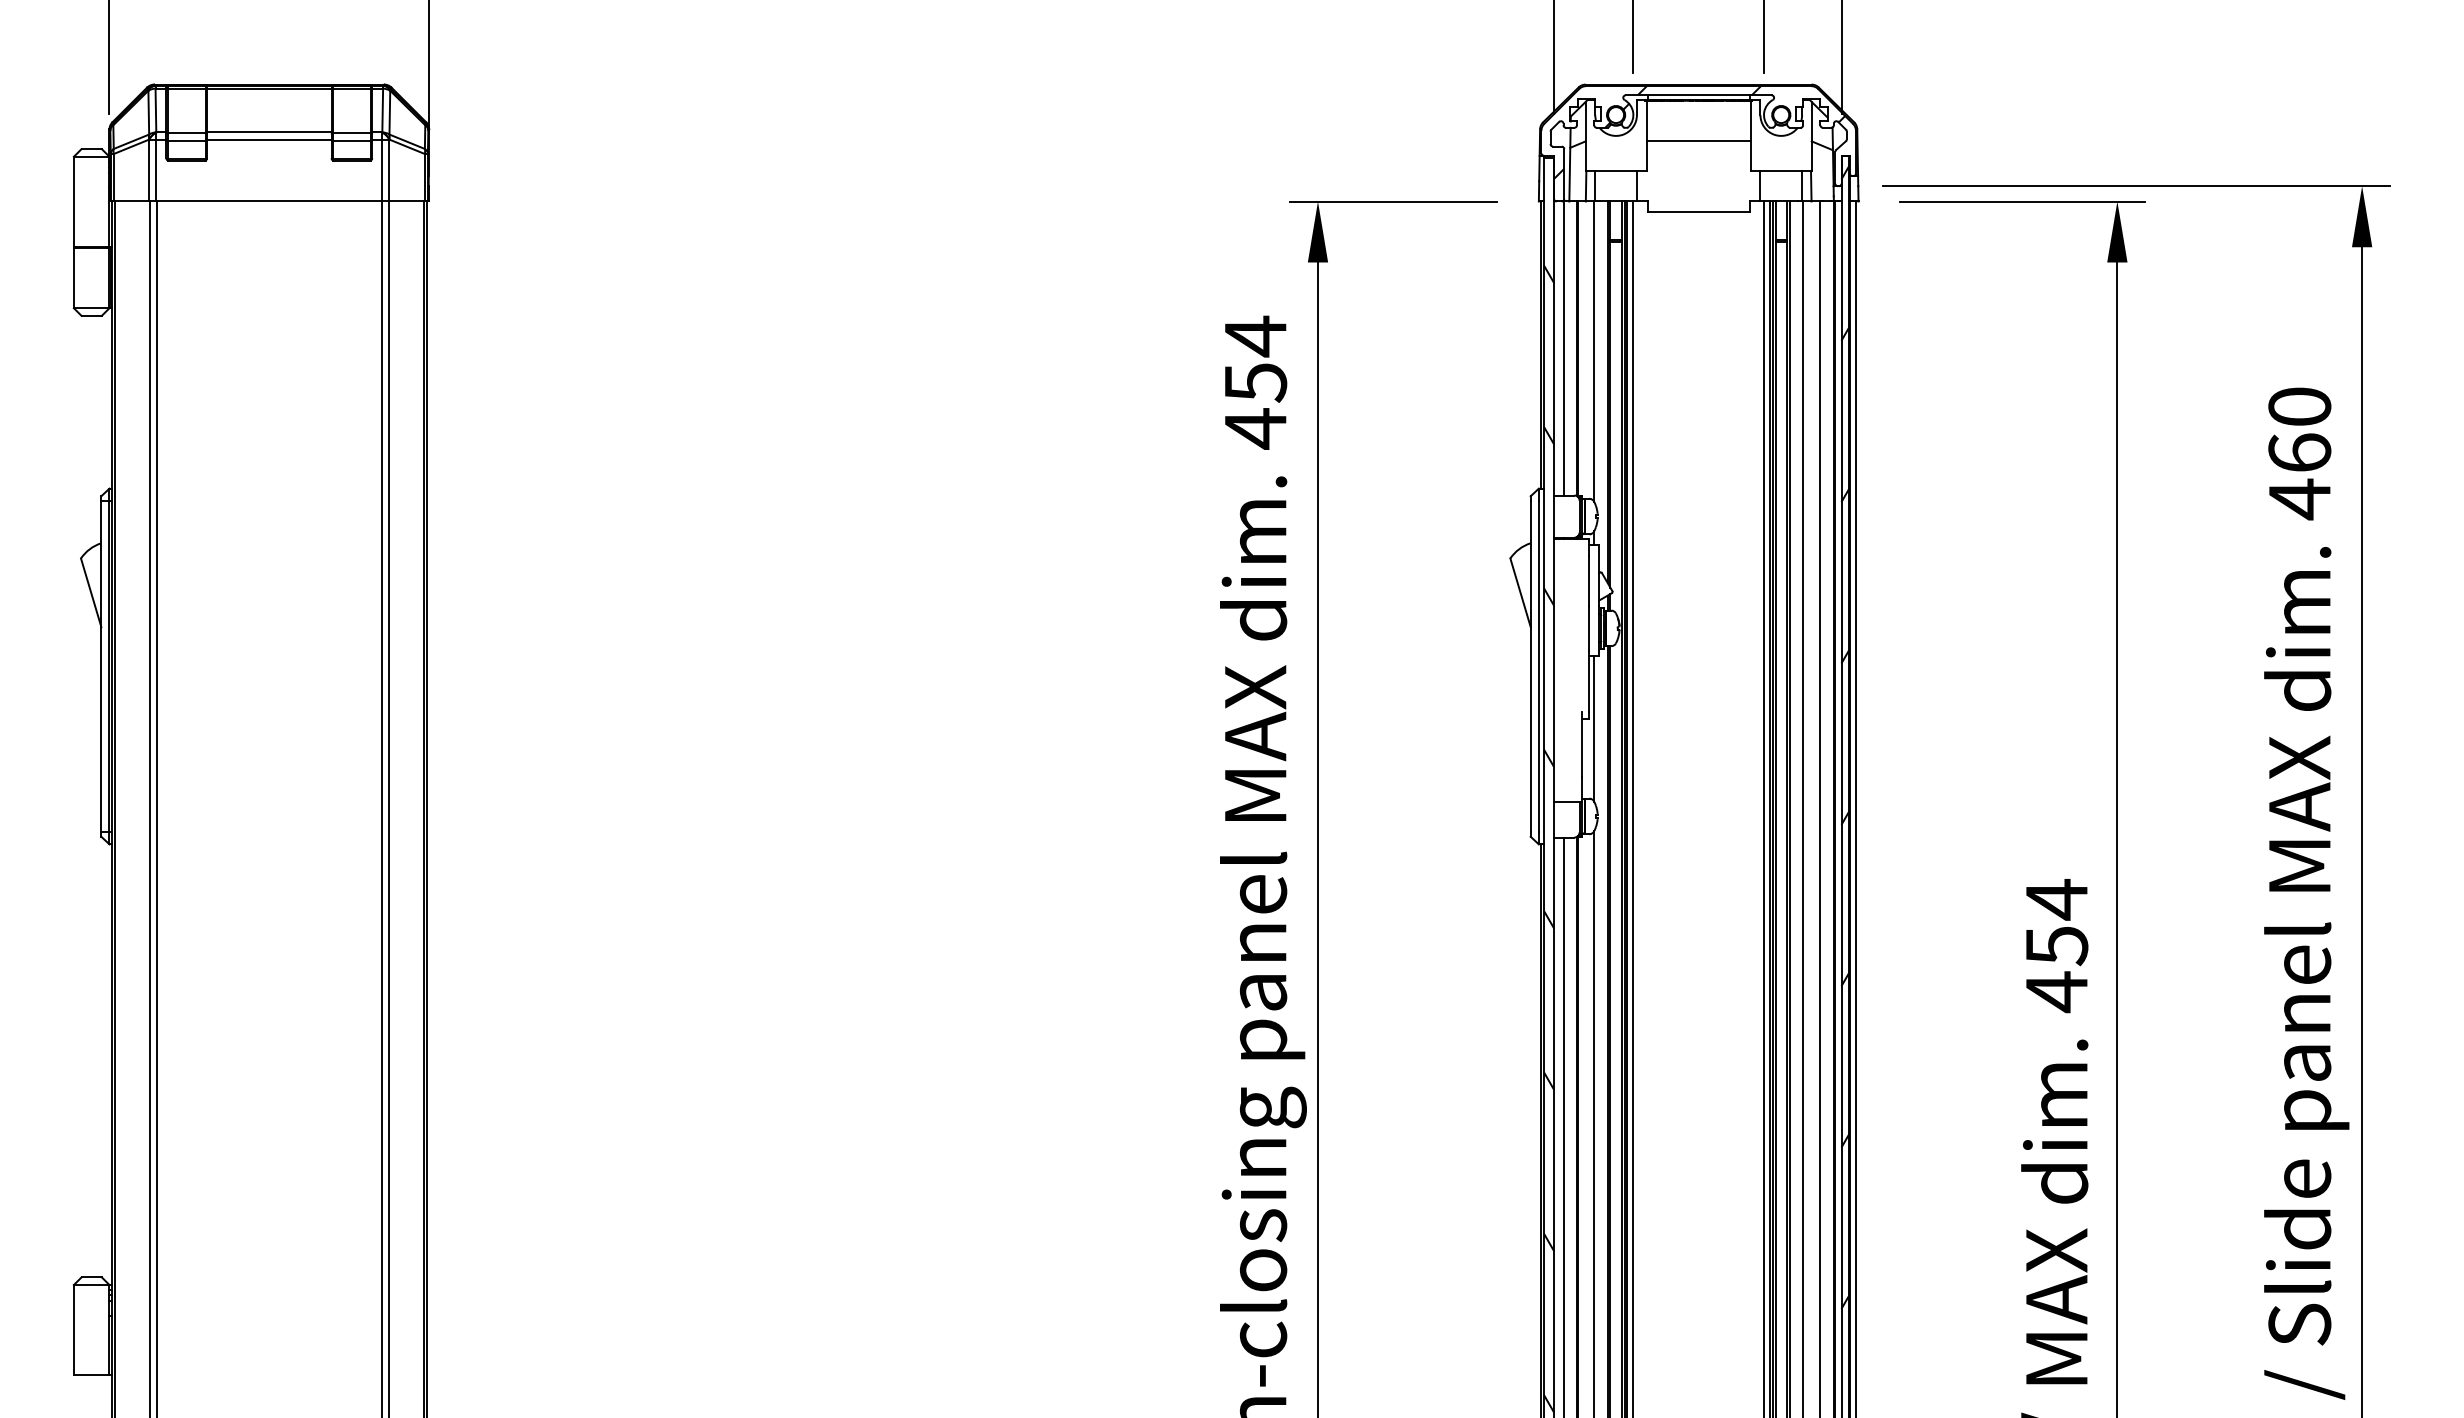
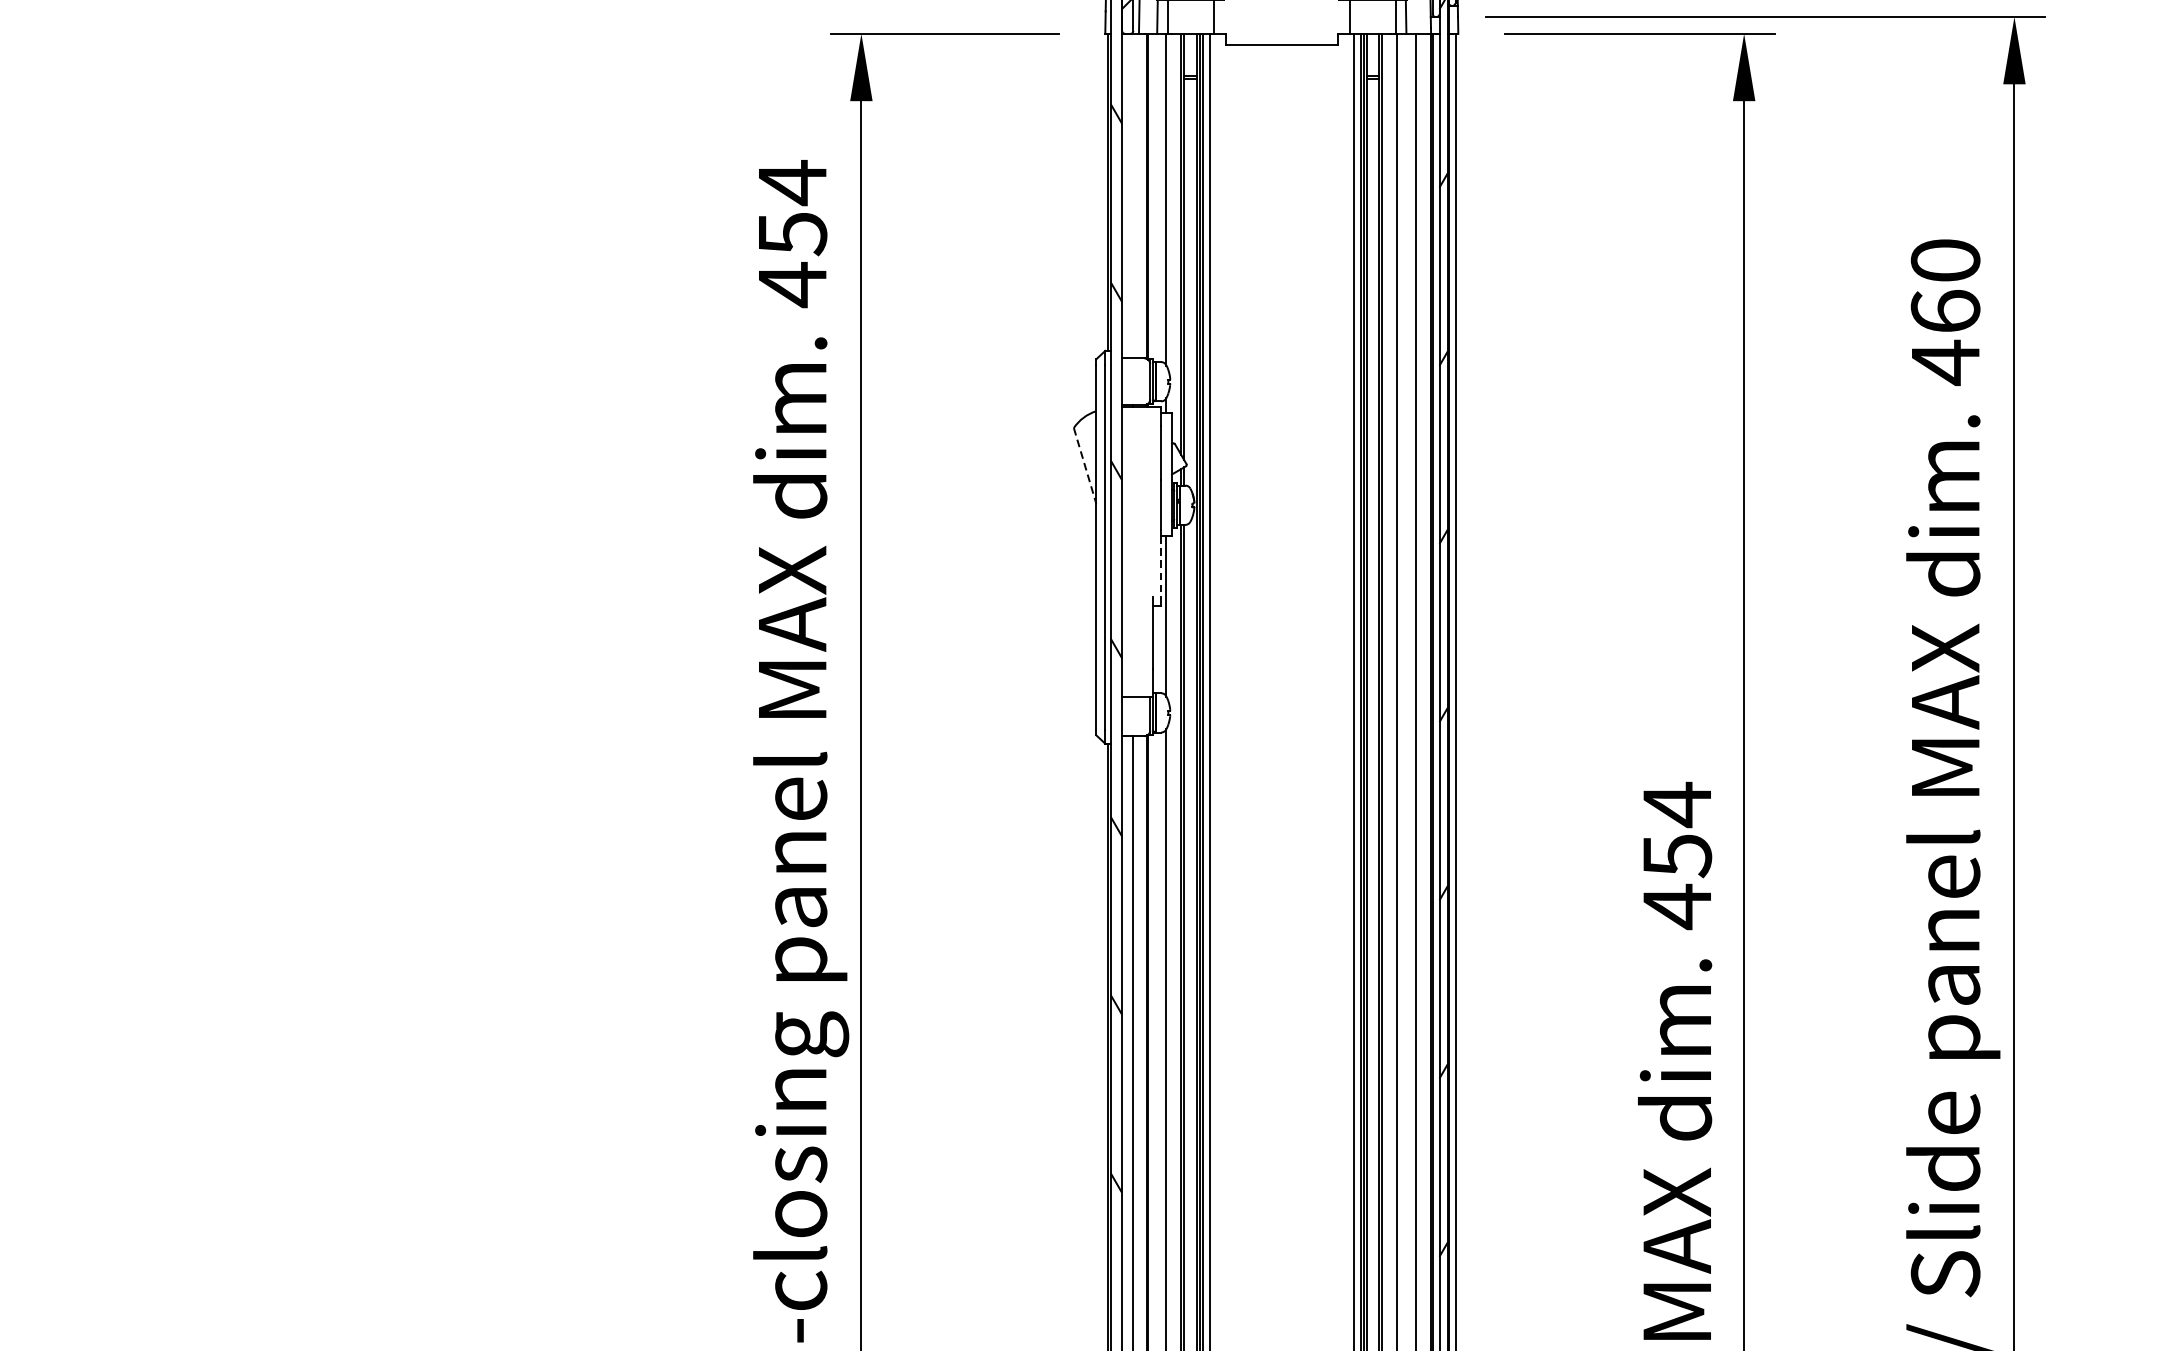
line: (1564, 348) -> (1133, 196), removed
line: (1520, 592) -> (1085, 465), solid -> dashed
line: (1589, 684) -> (1161, 567), solid -> dashed

